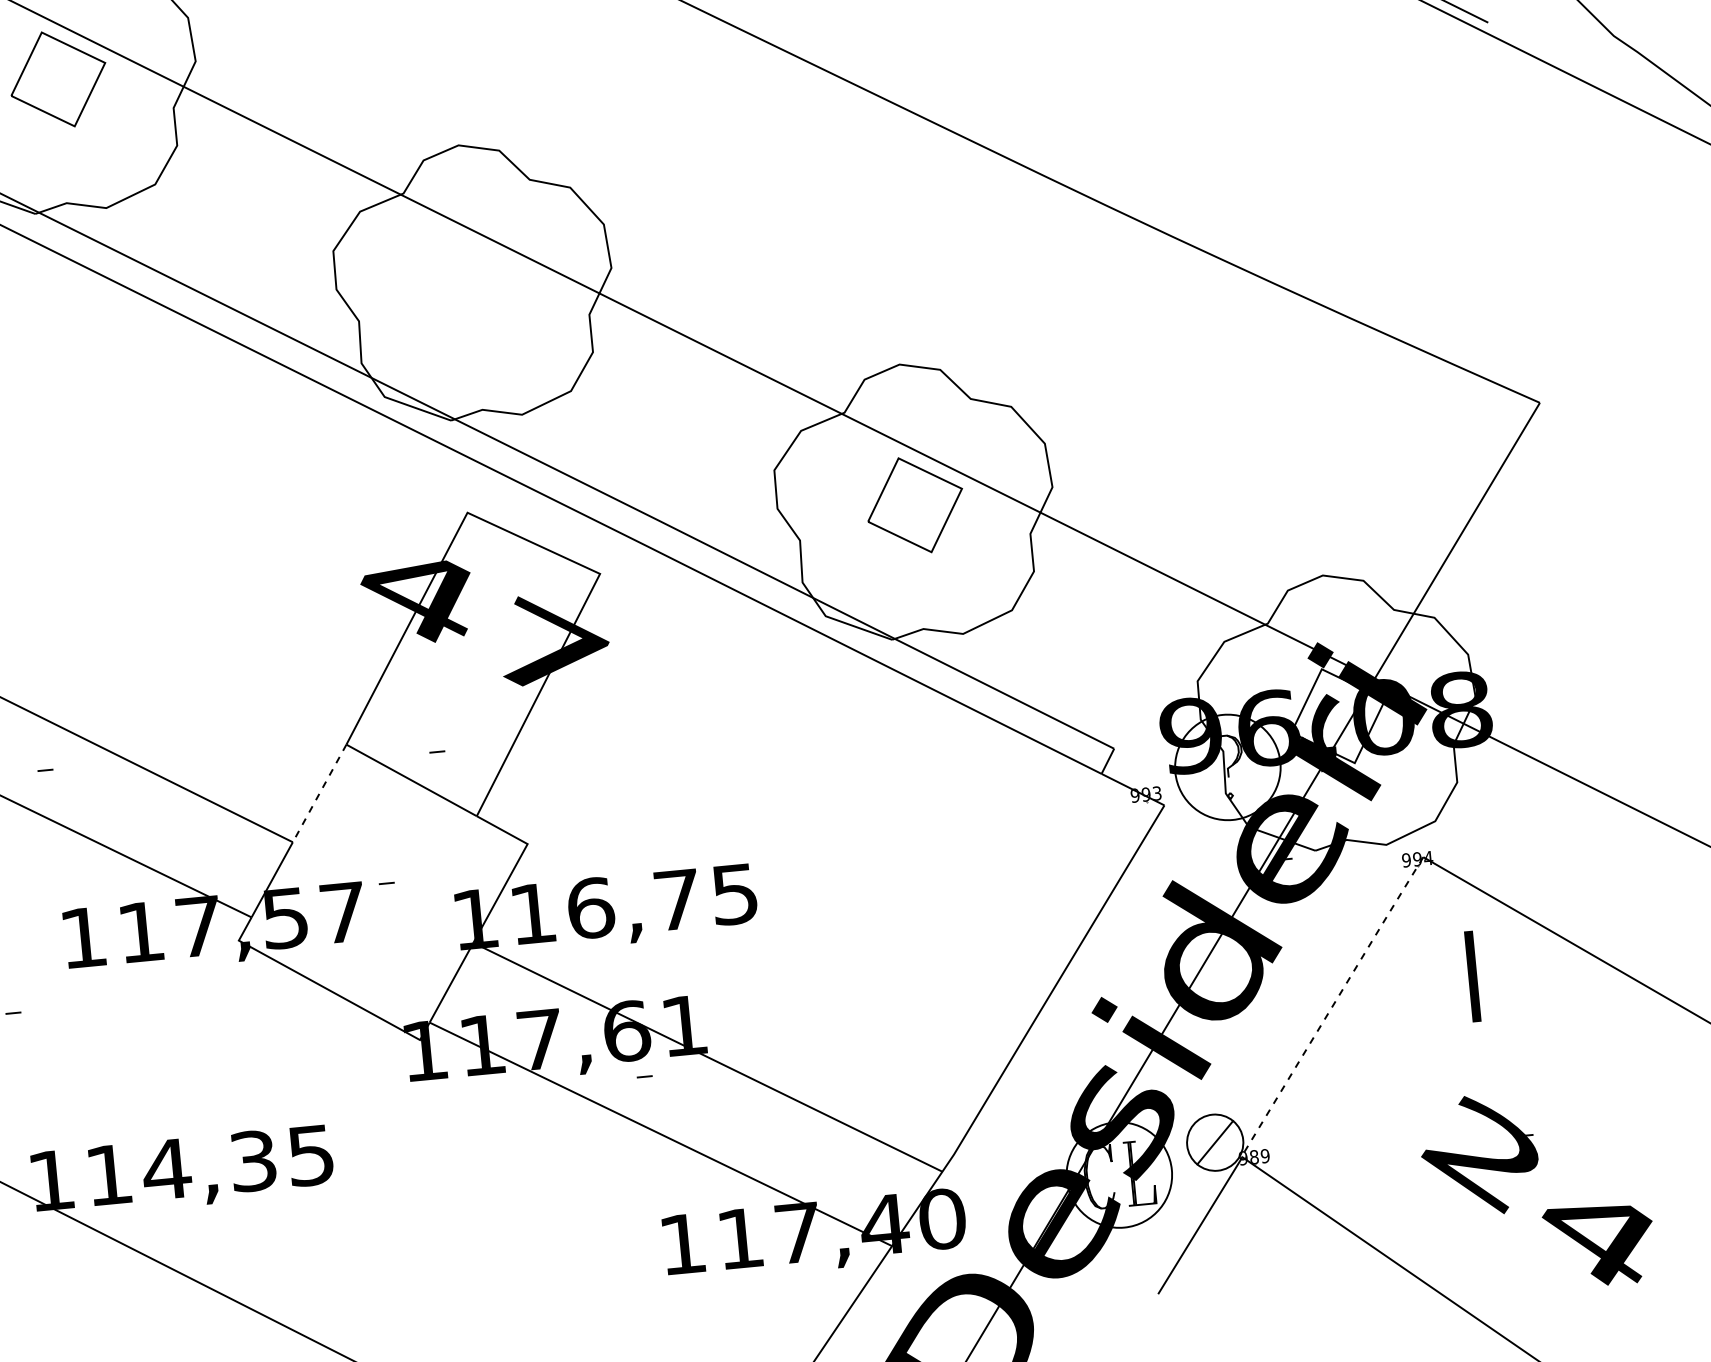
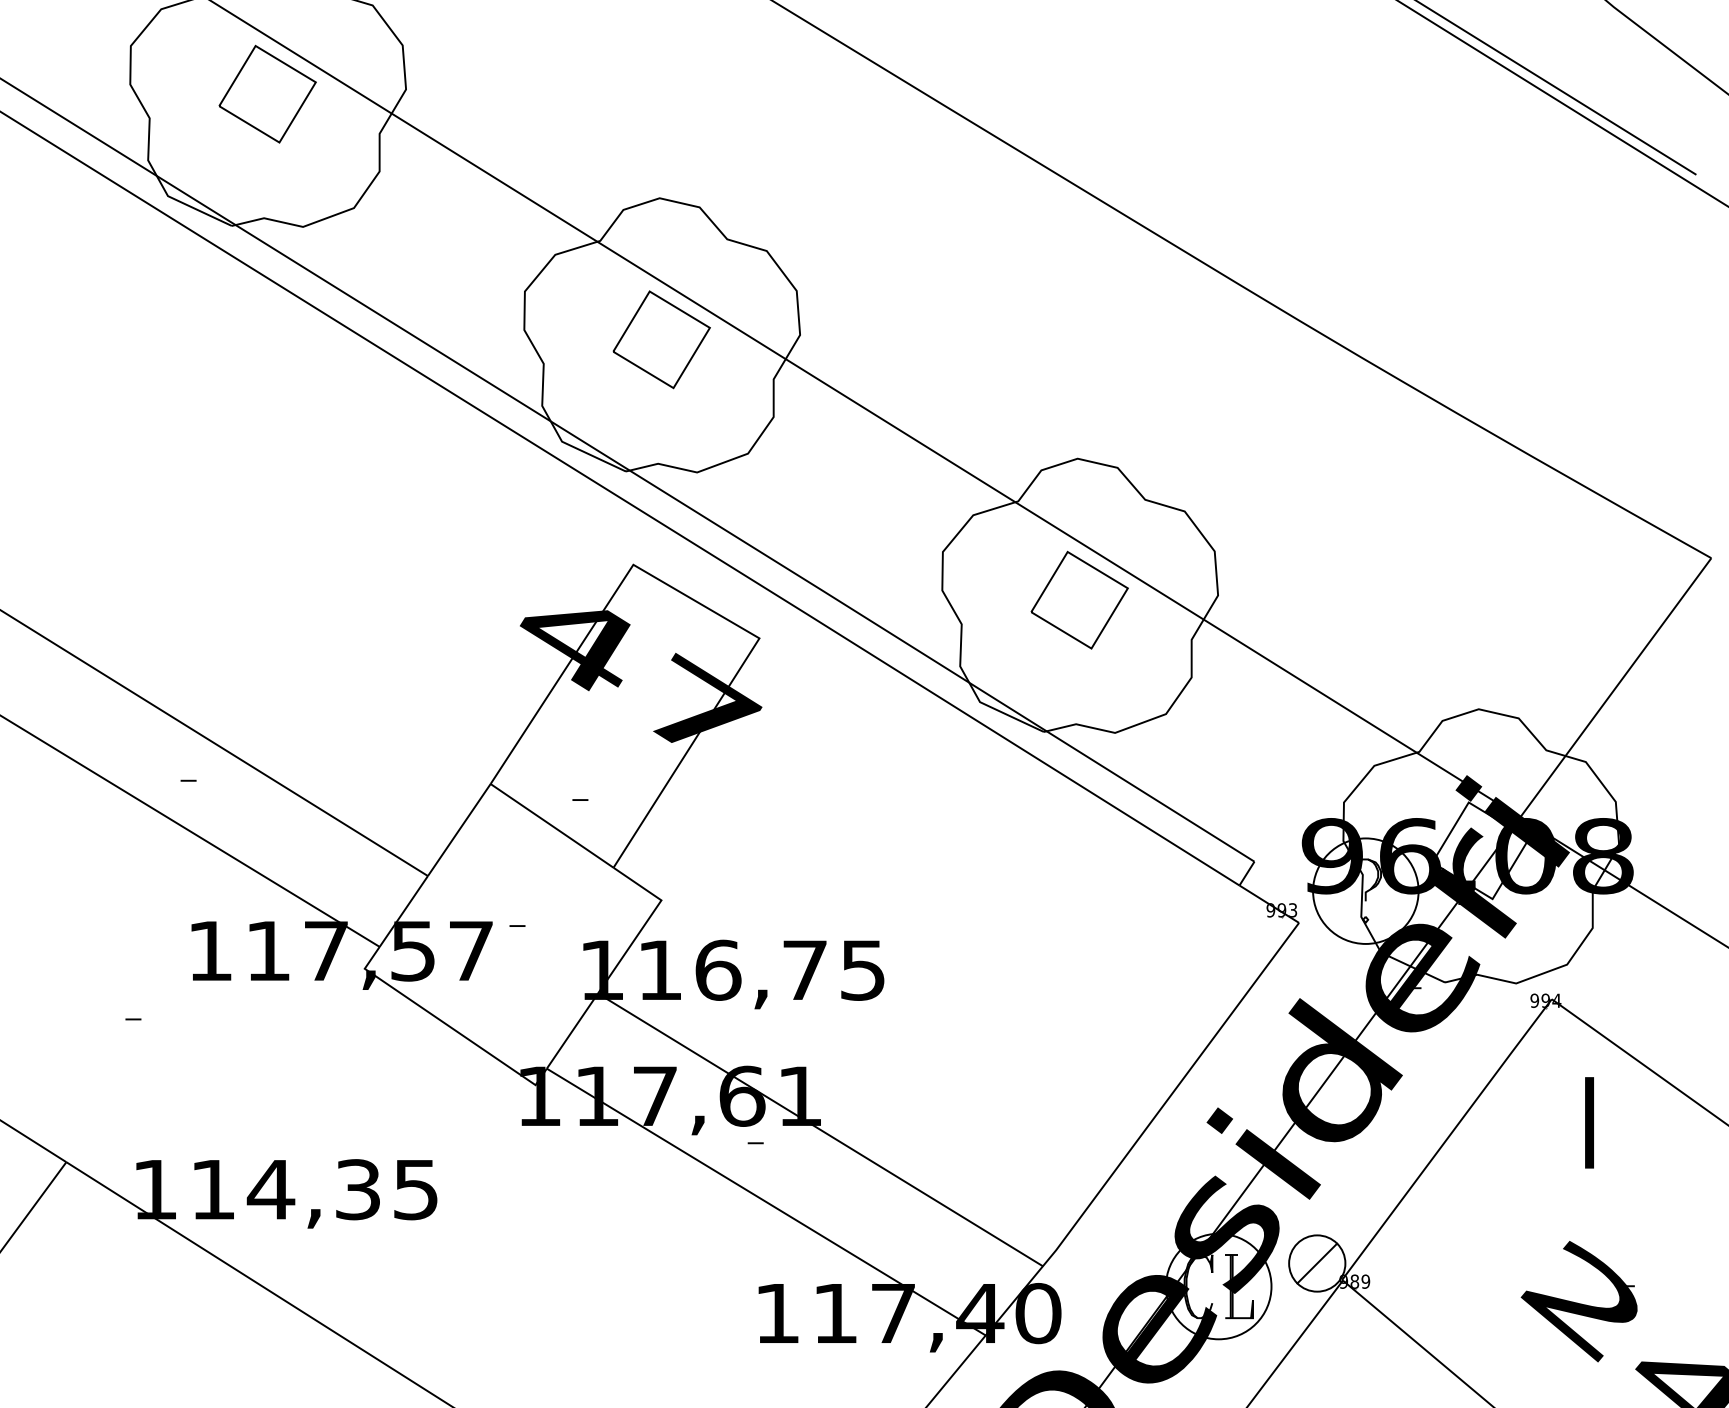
part: (473, 285) -> (661, 339), added
line: (319, 793) -> (459, 830), dashed -> solid
line: (1332, 1006) -> (1447, 1139), dashed -> solid

